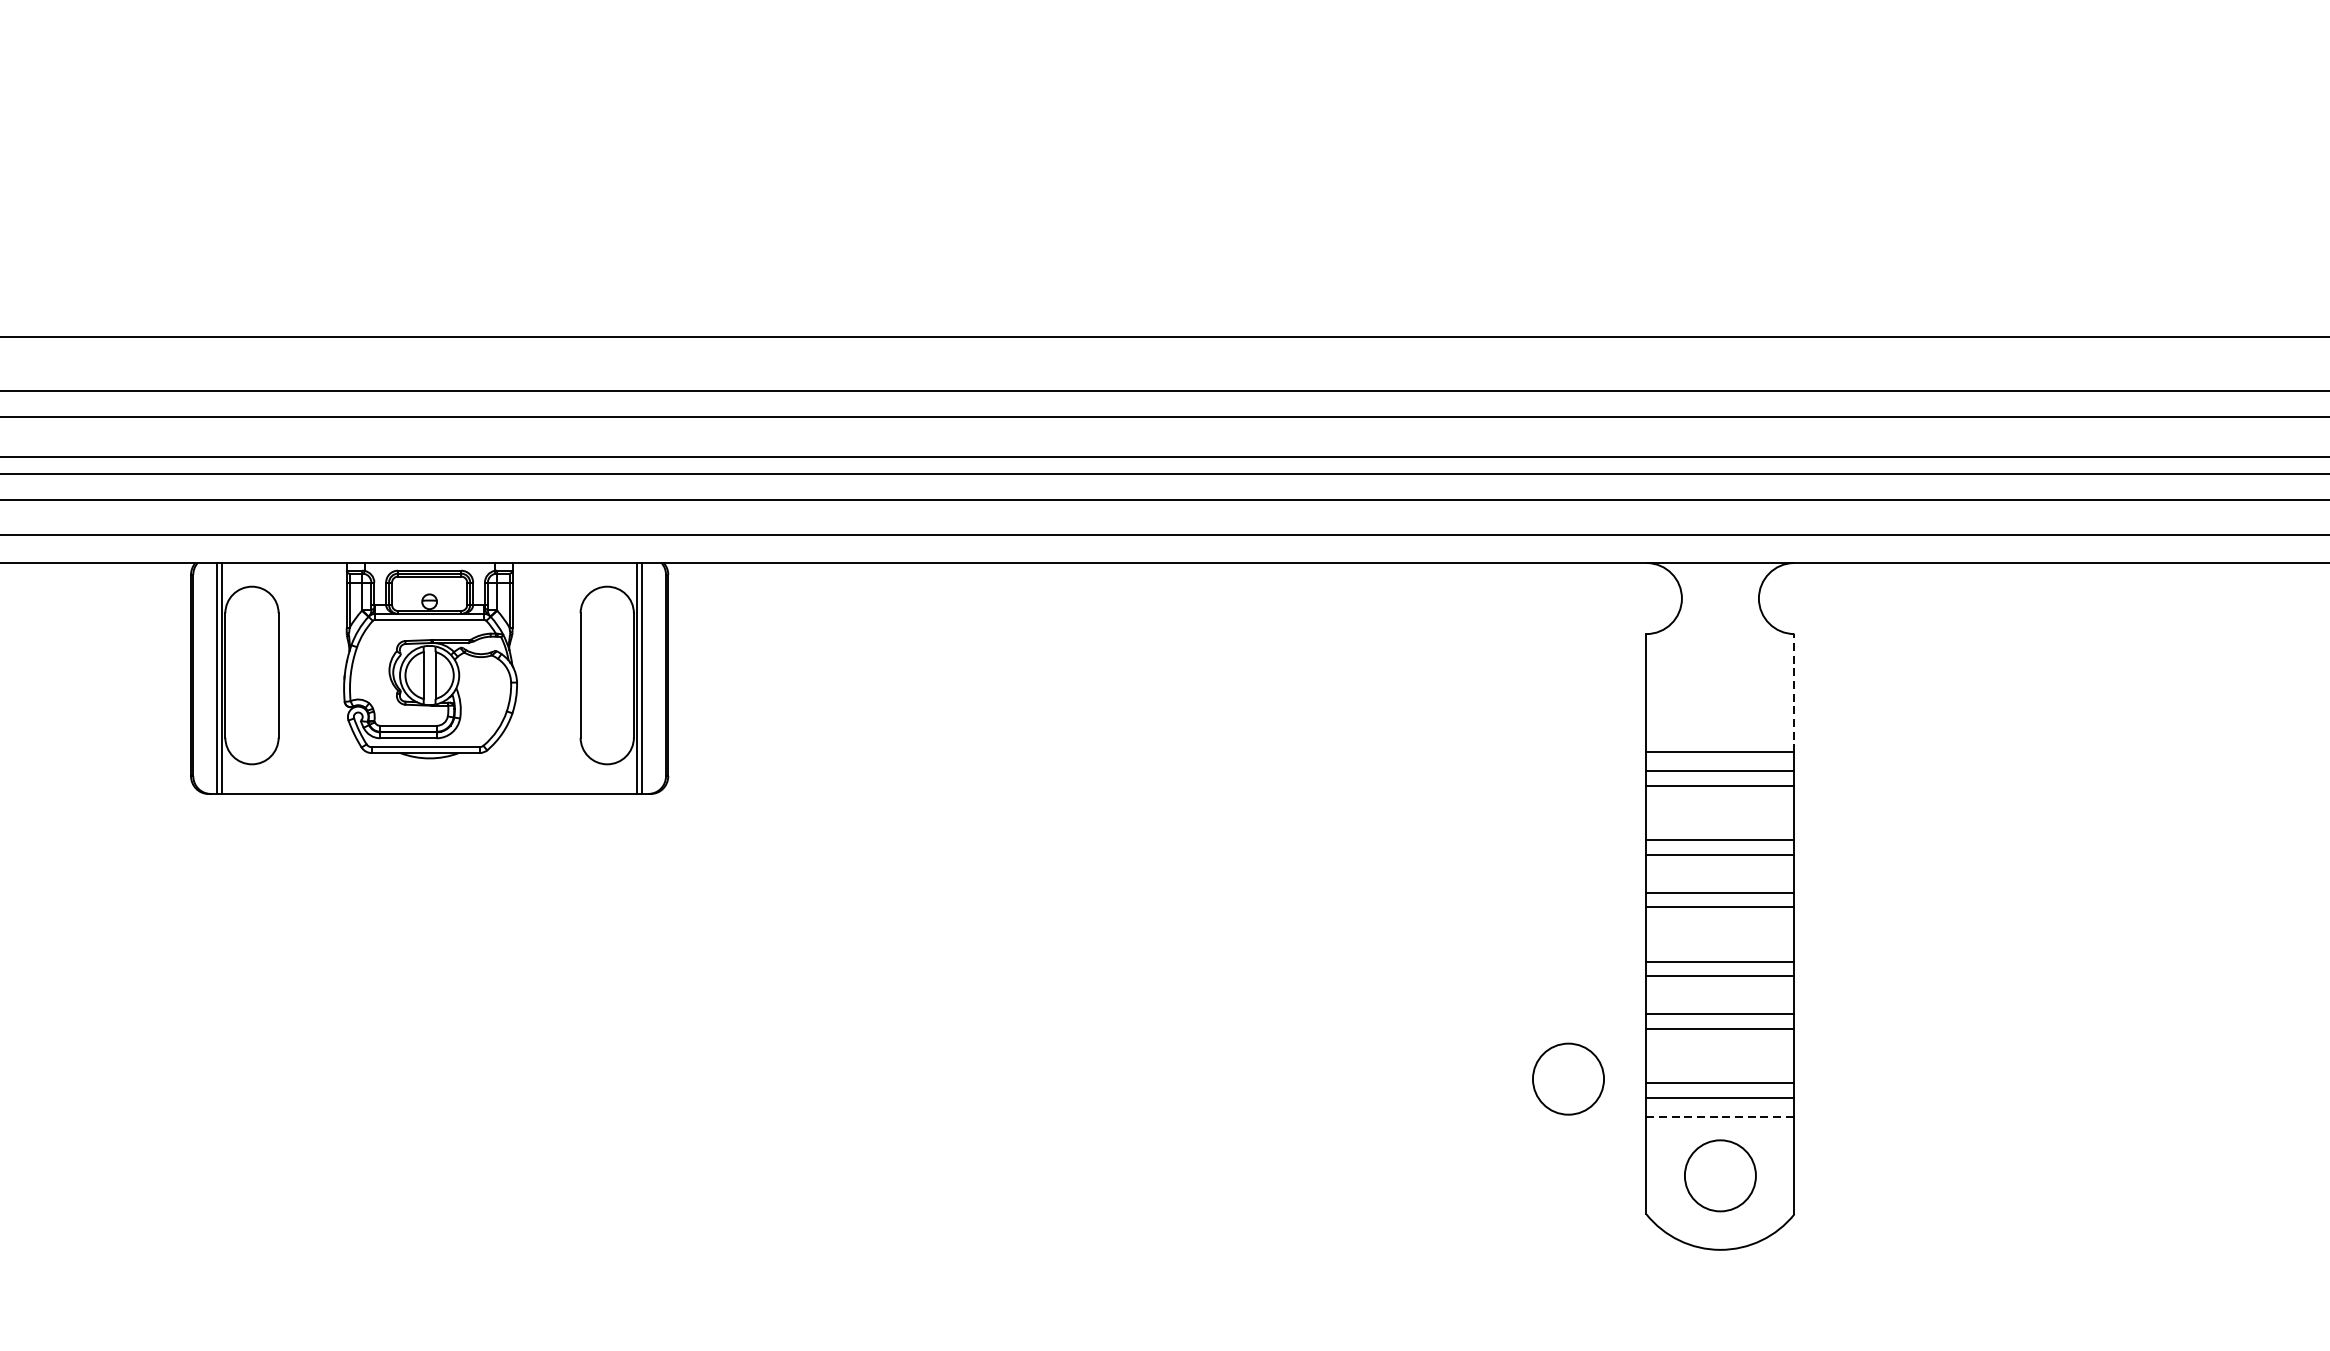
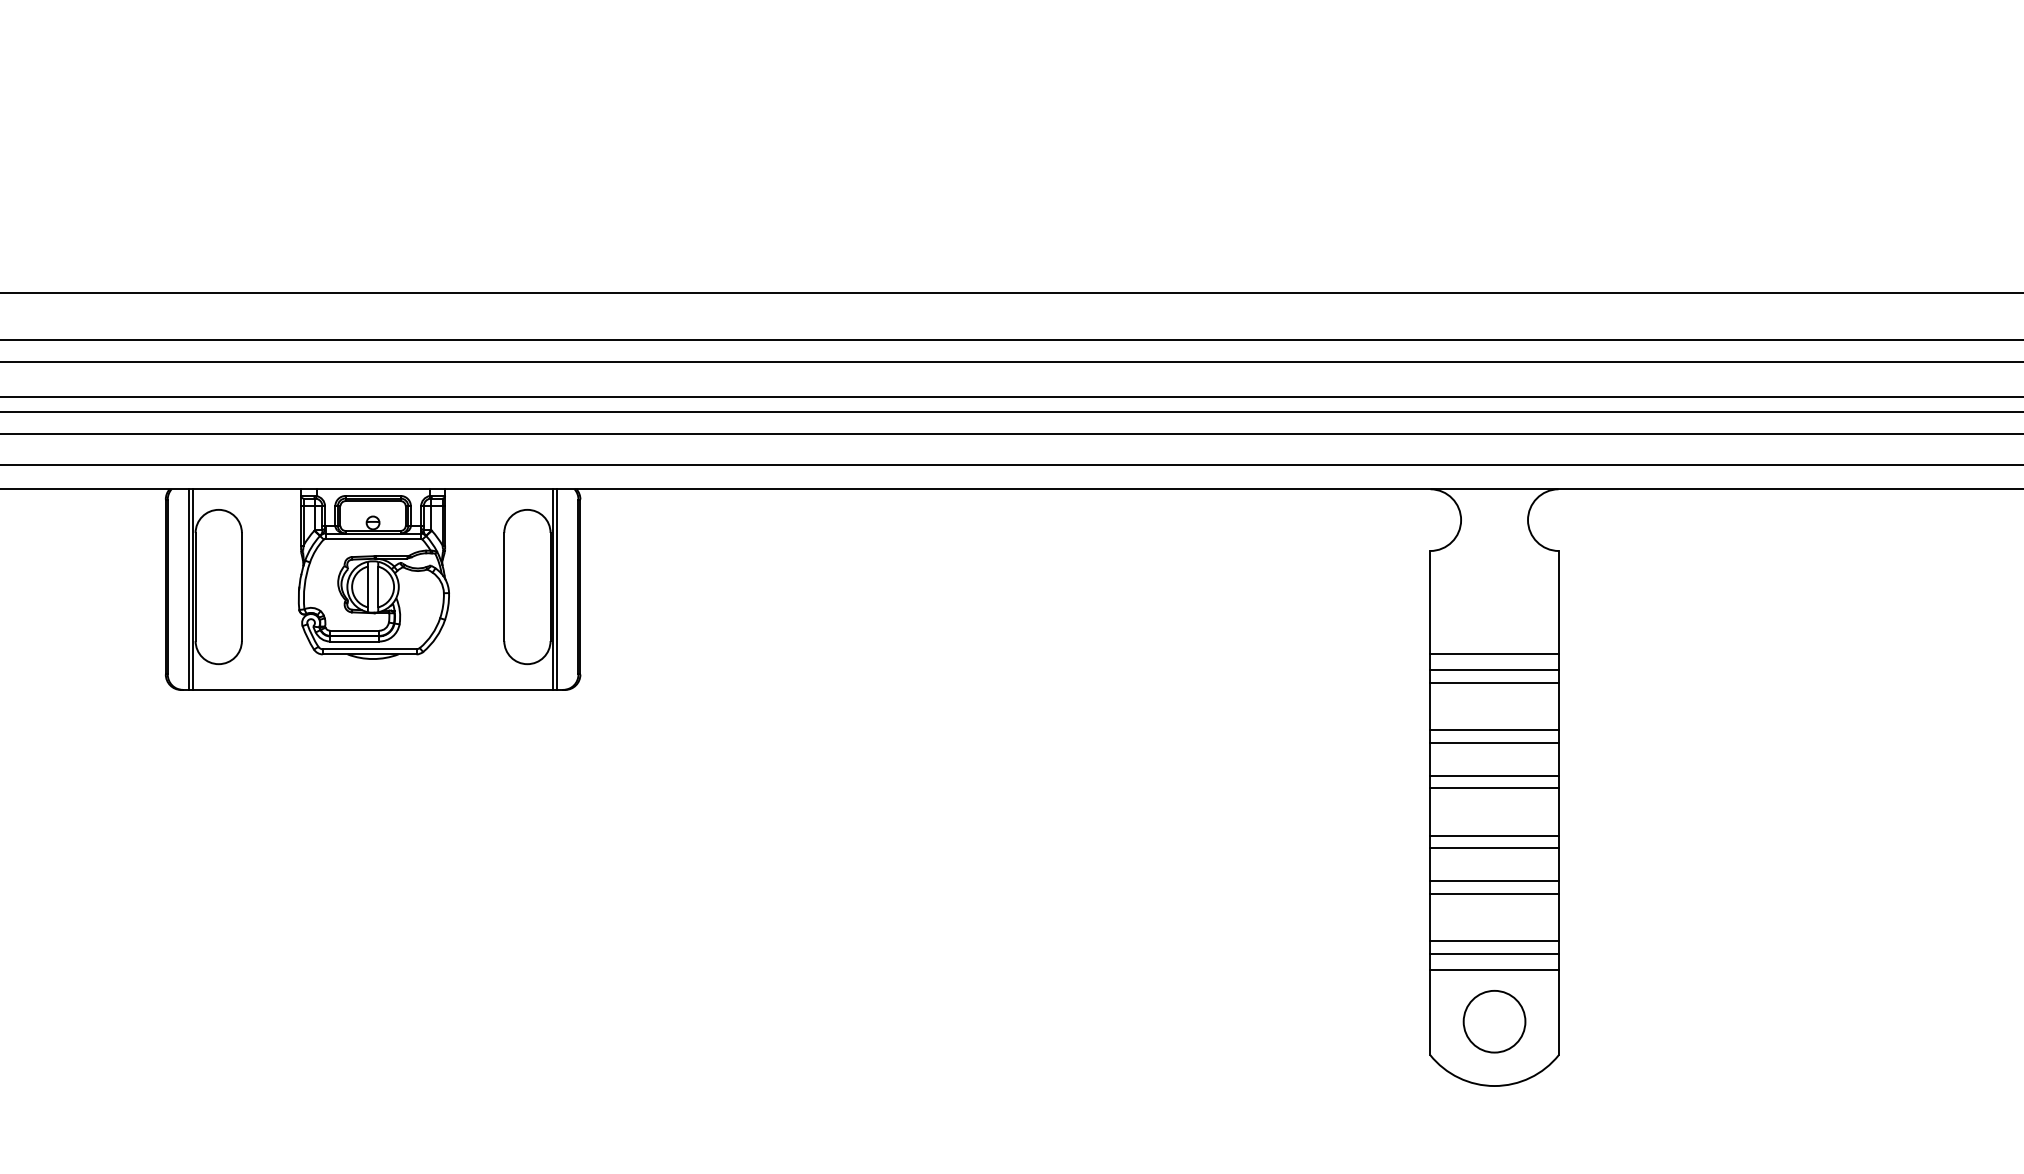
line: (1794, 692) -> (1558, 601), dashed -> solid
circle: (1568, 1078) -> (1362, 937), removed
line: (1721, 1116) -> (1495, 970), dashed -> solid

